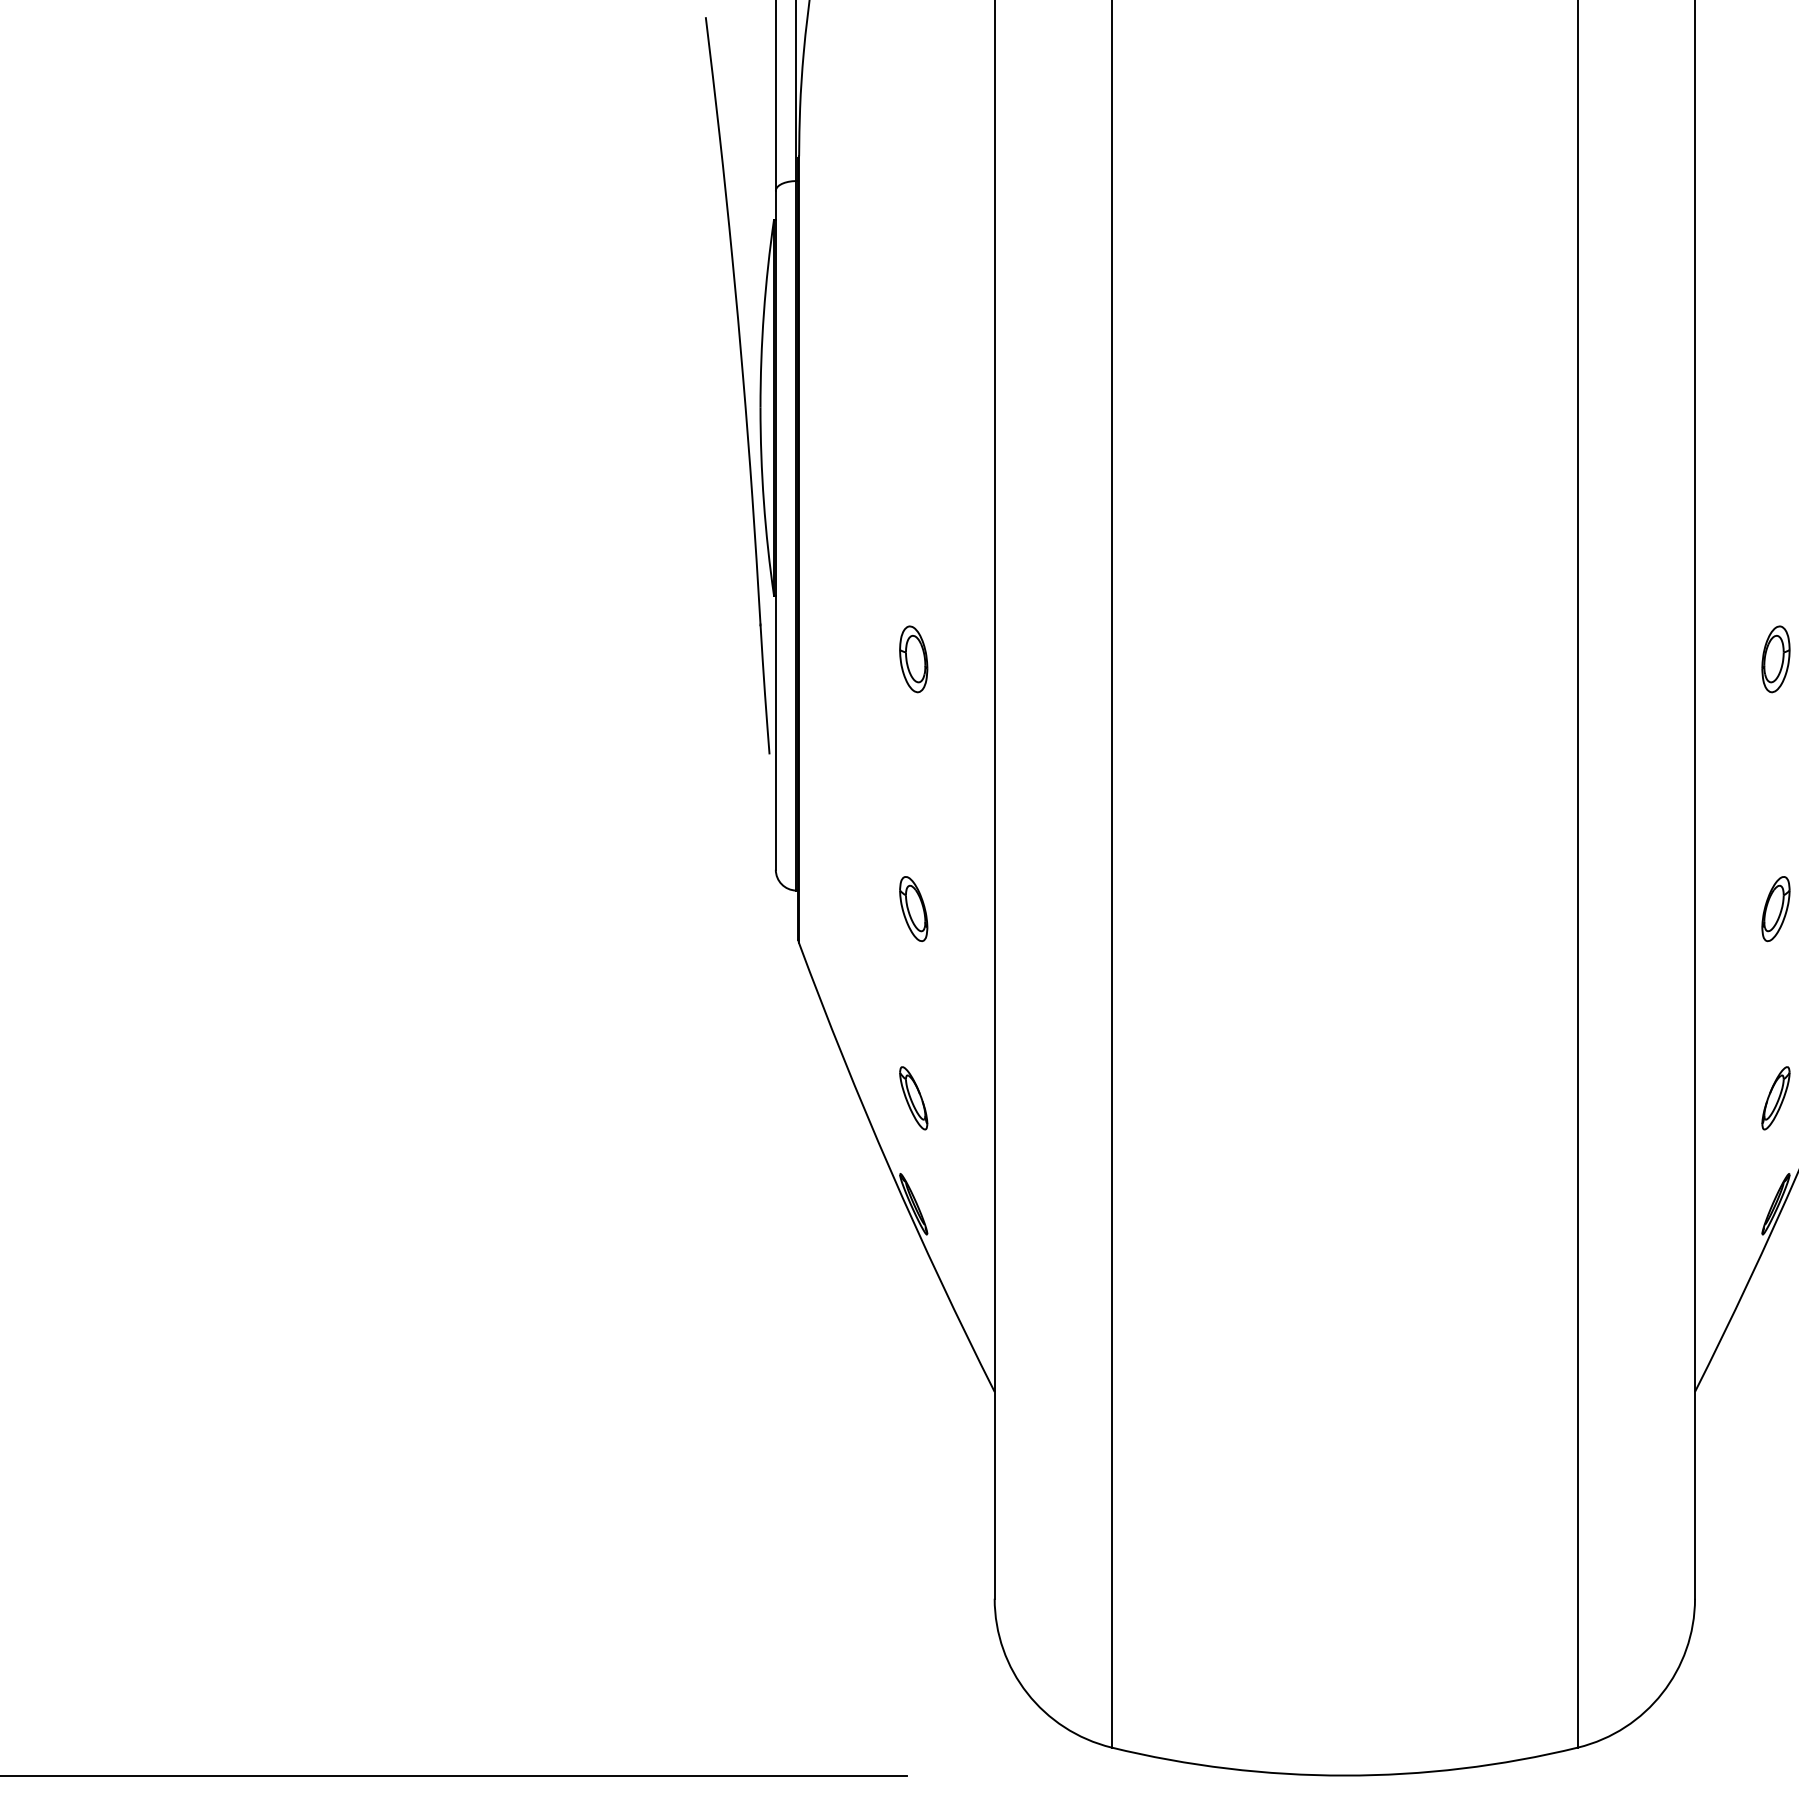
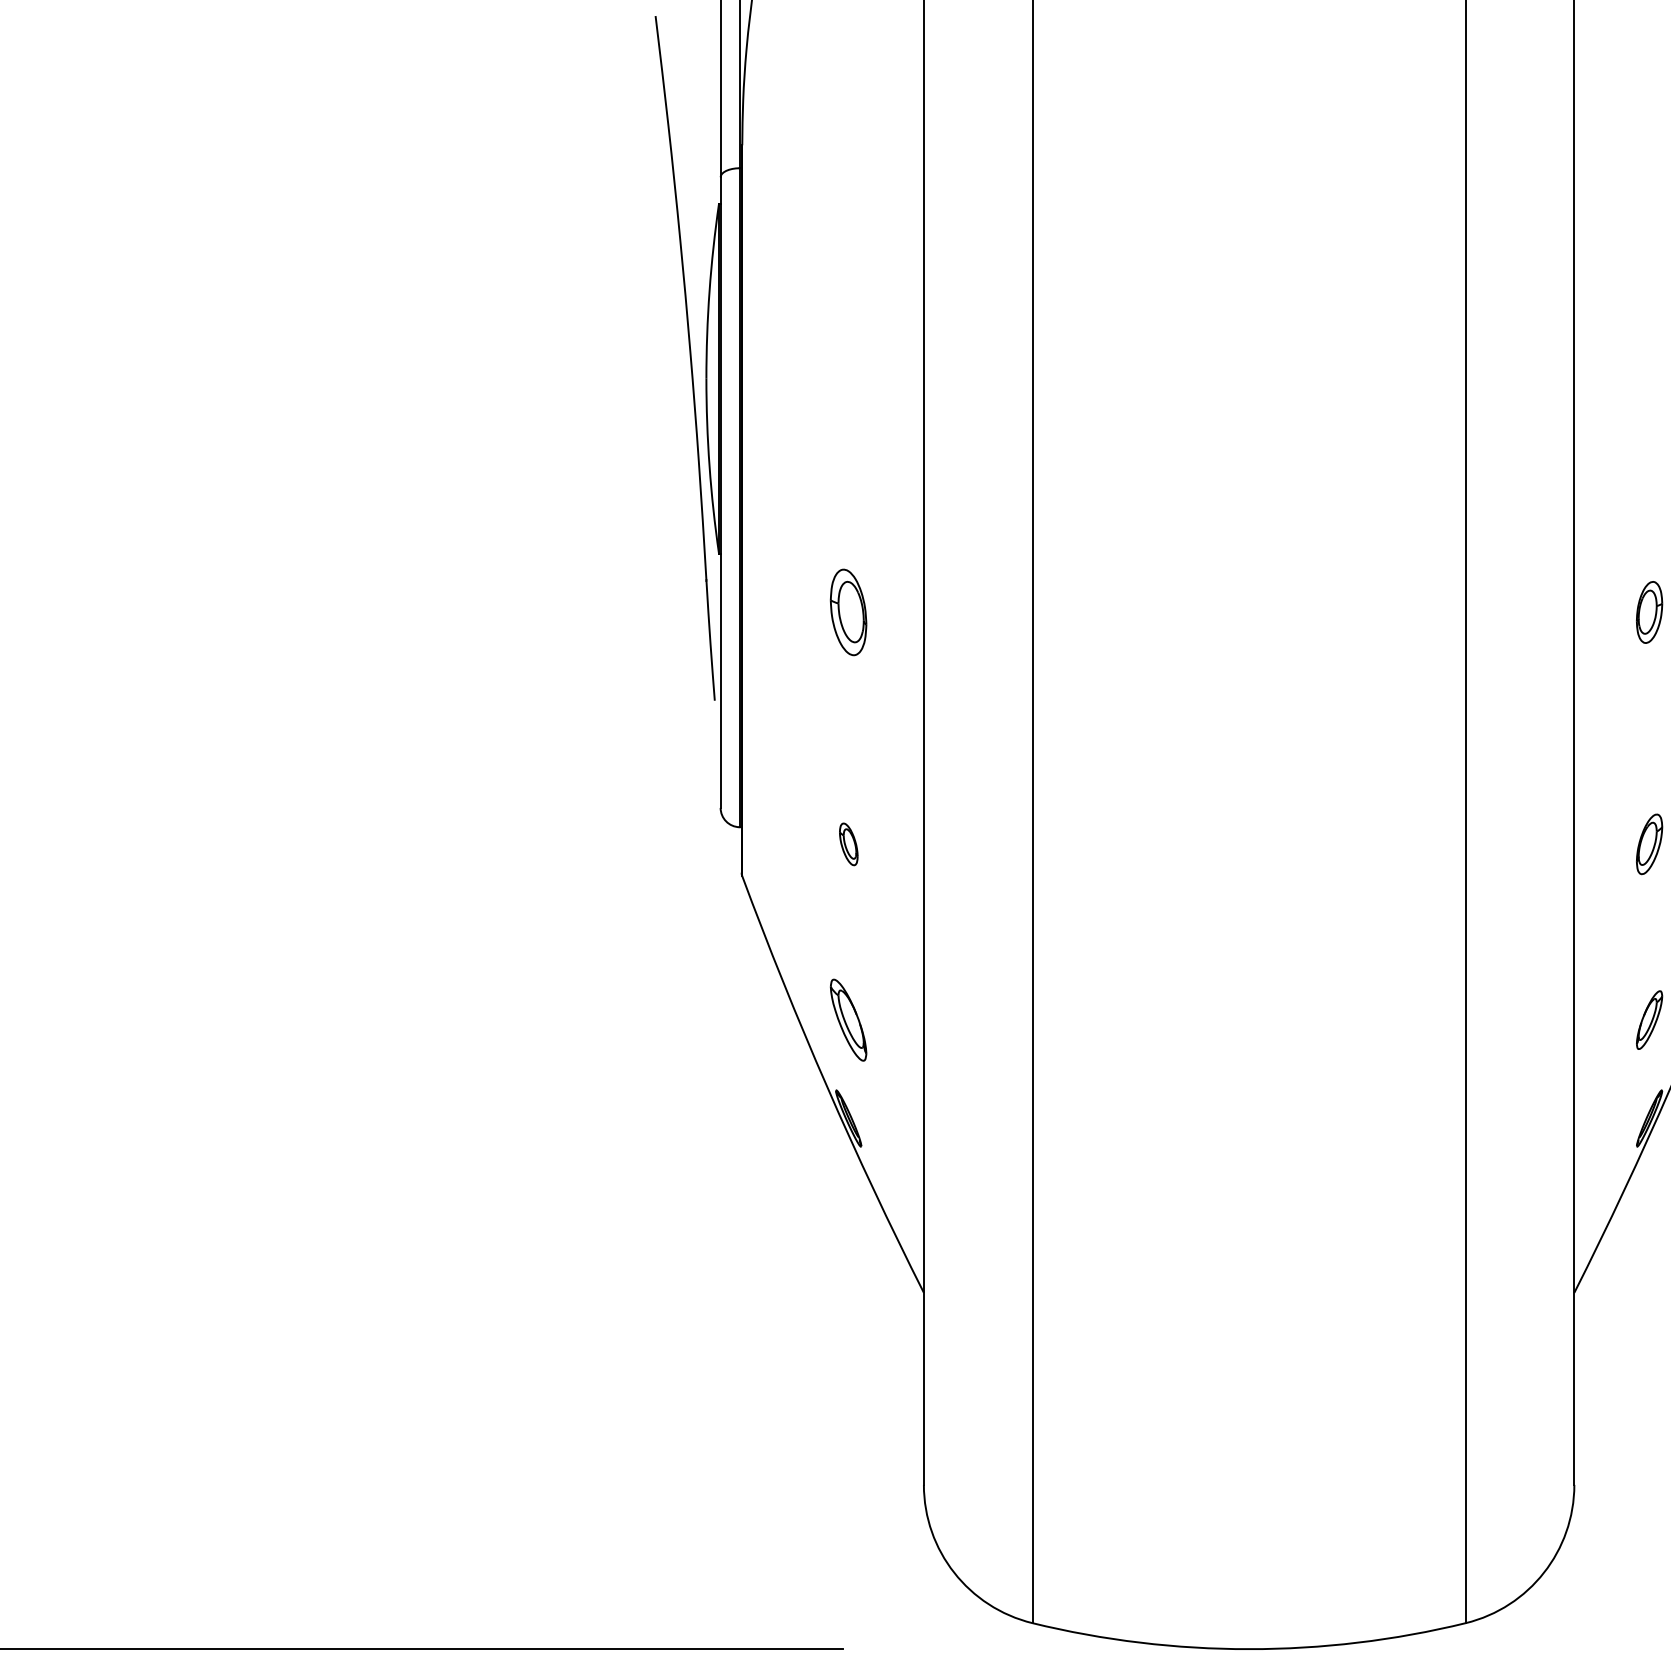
part: (913, 659) -> (848, 612), size x1.4
part: (913, 909) -> (848, 844), size x0.7
part: (913, 1097) -> (848, 1019), size x1.4

